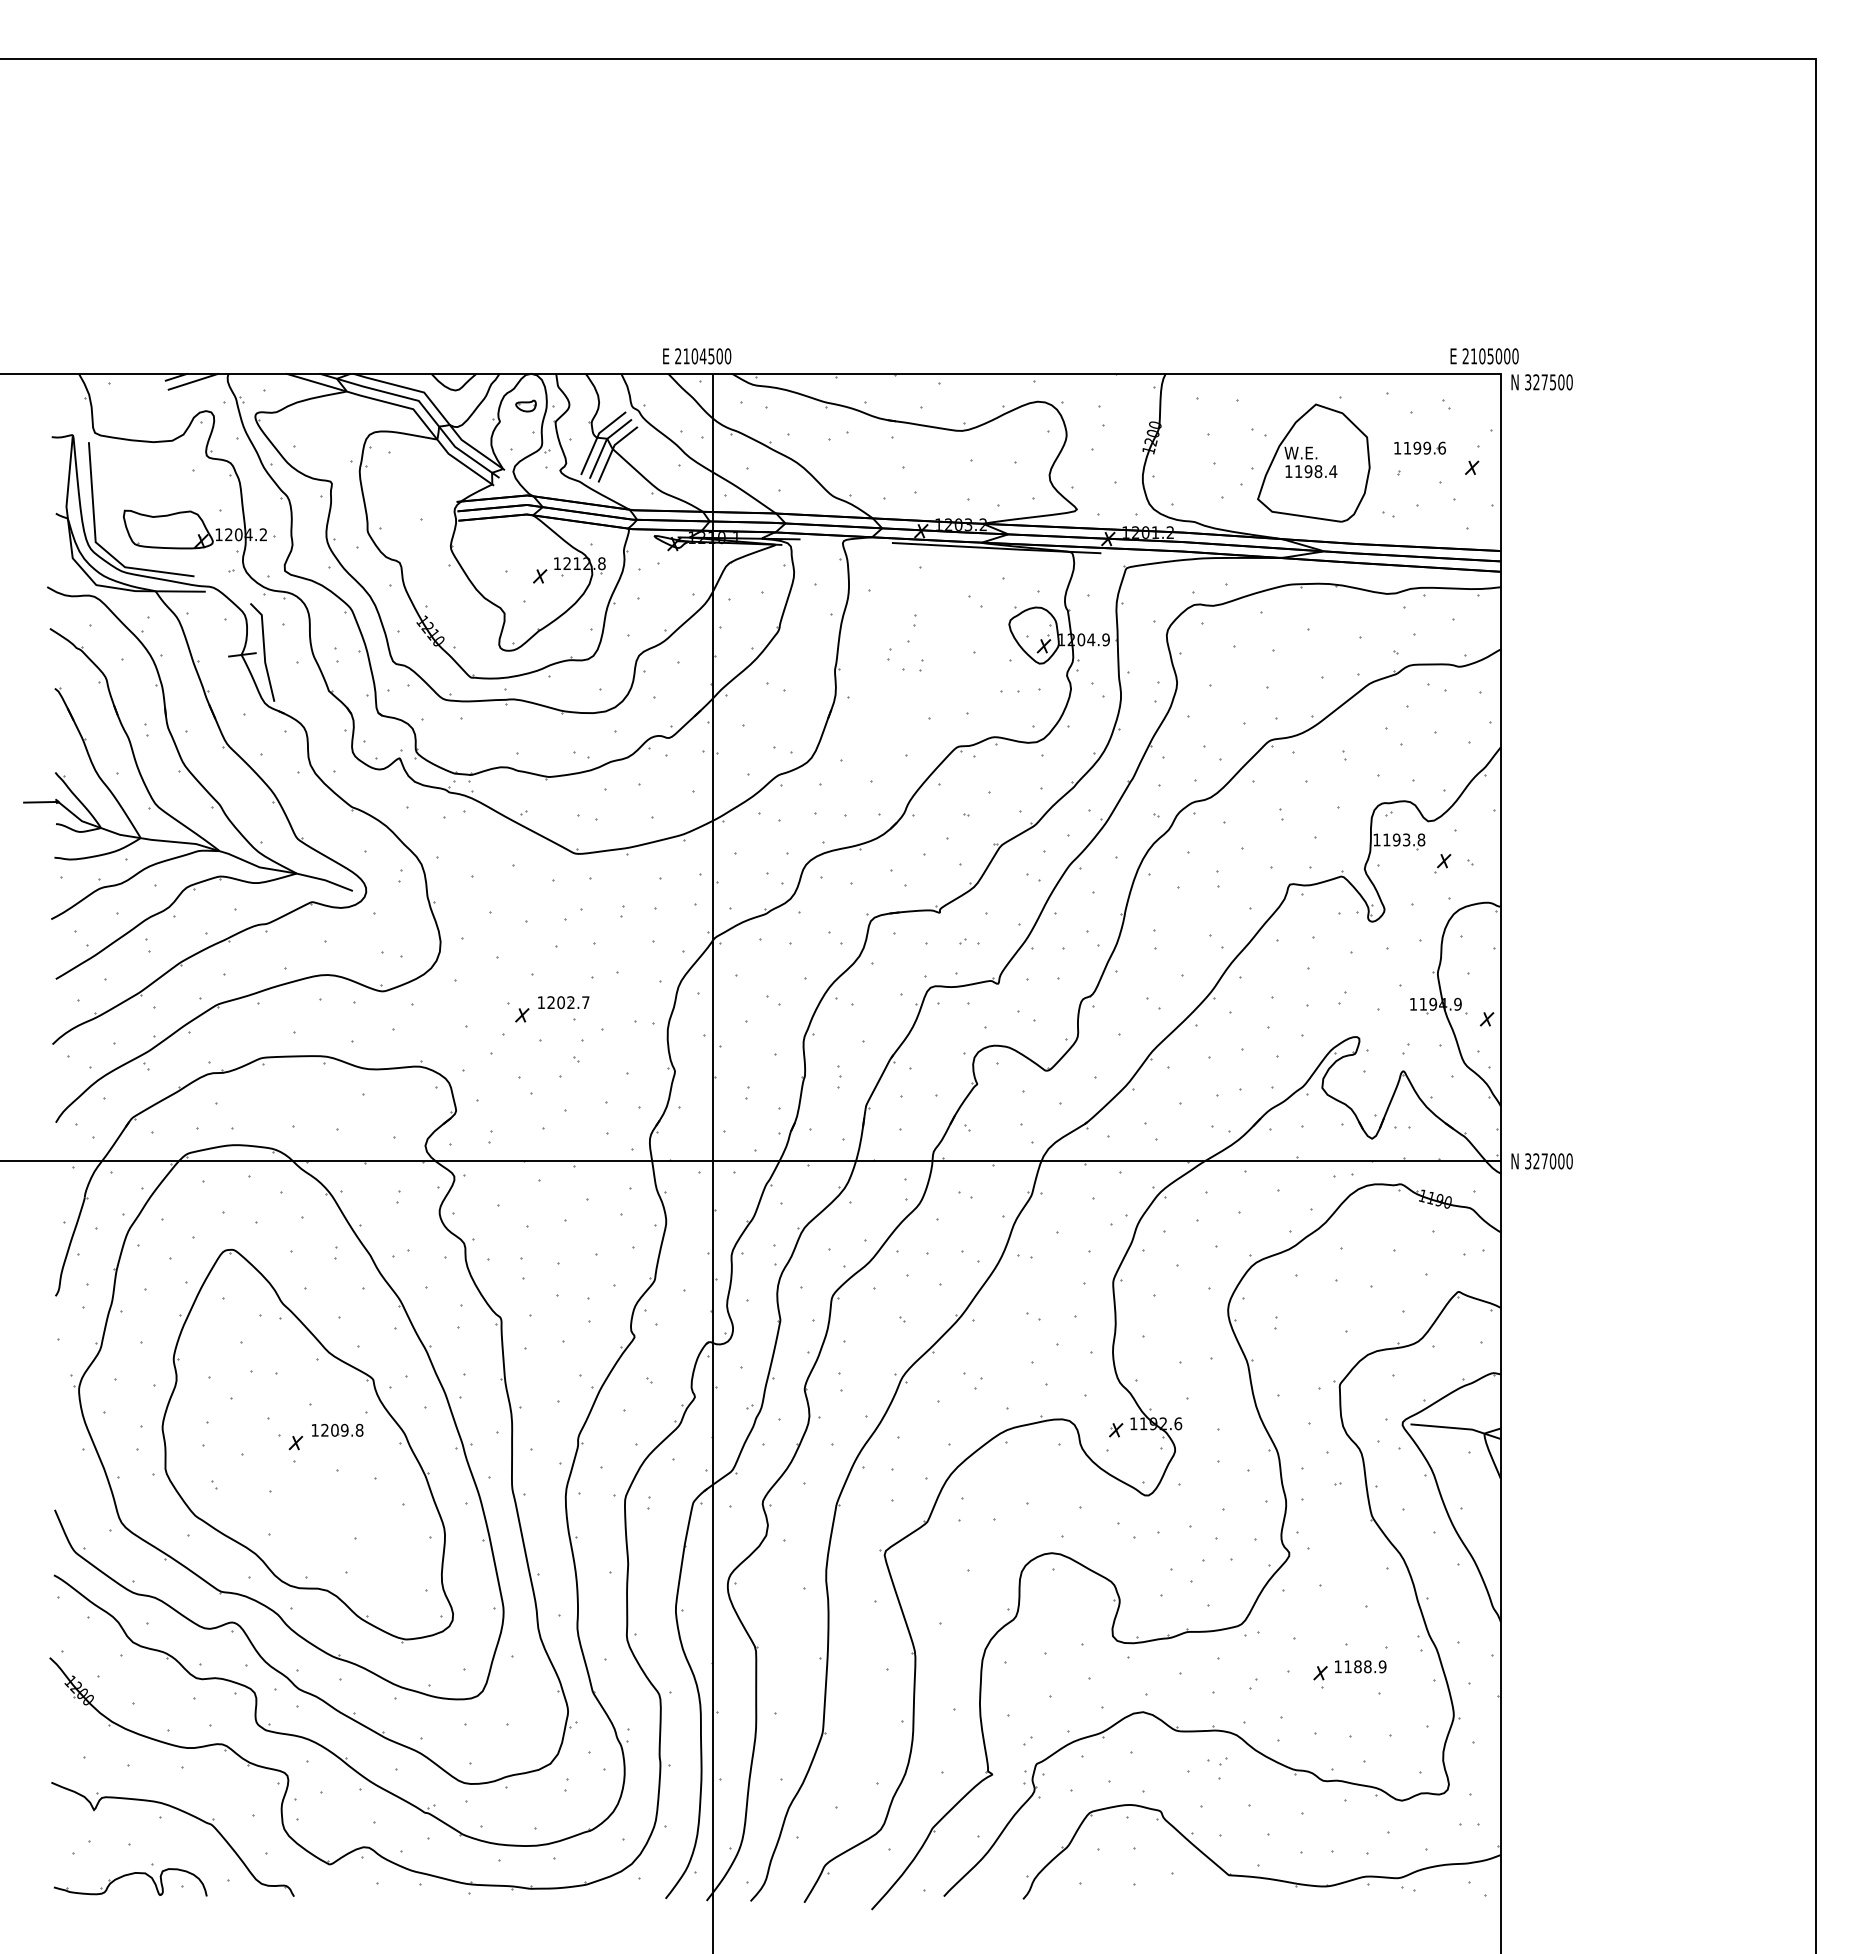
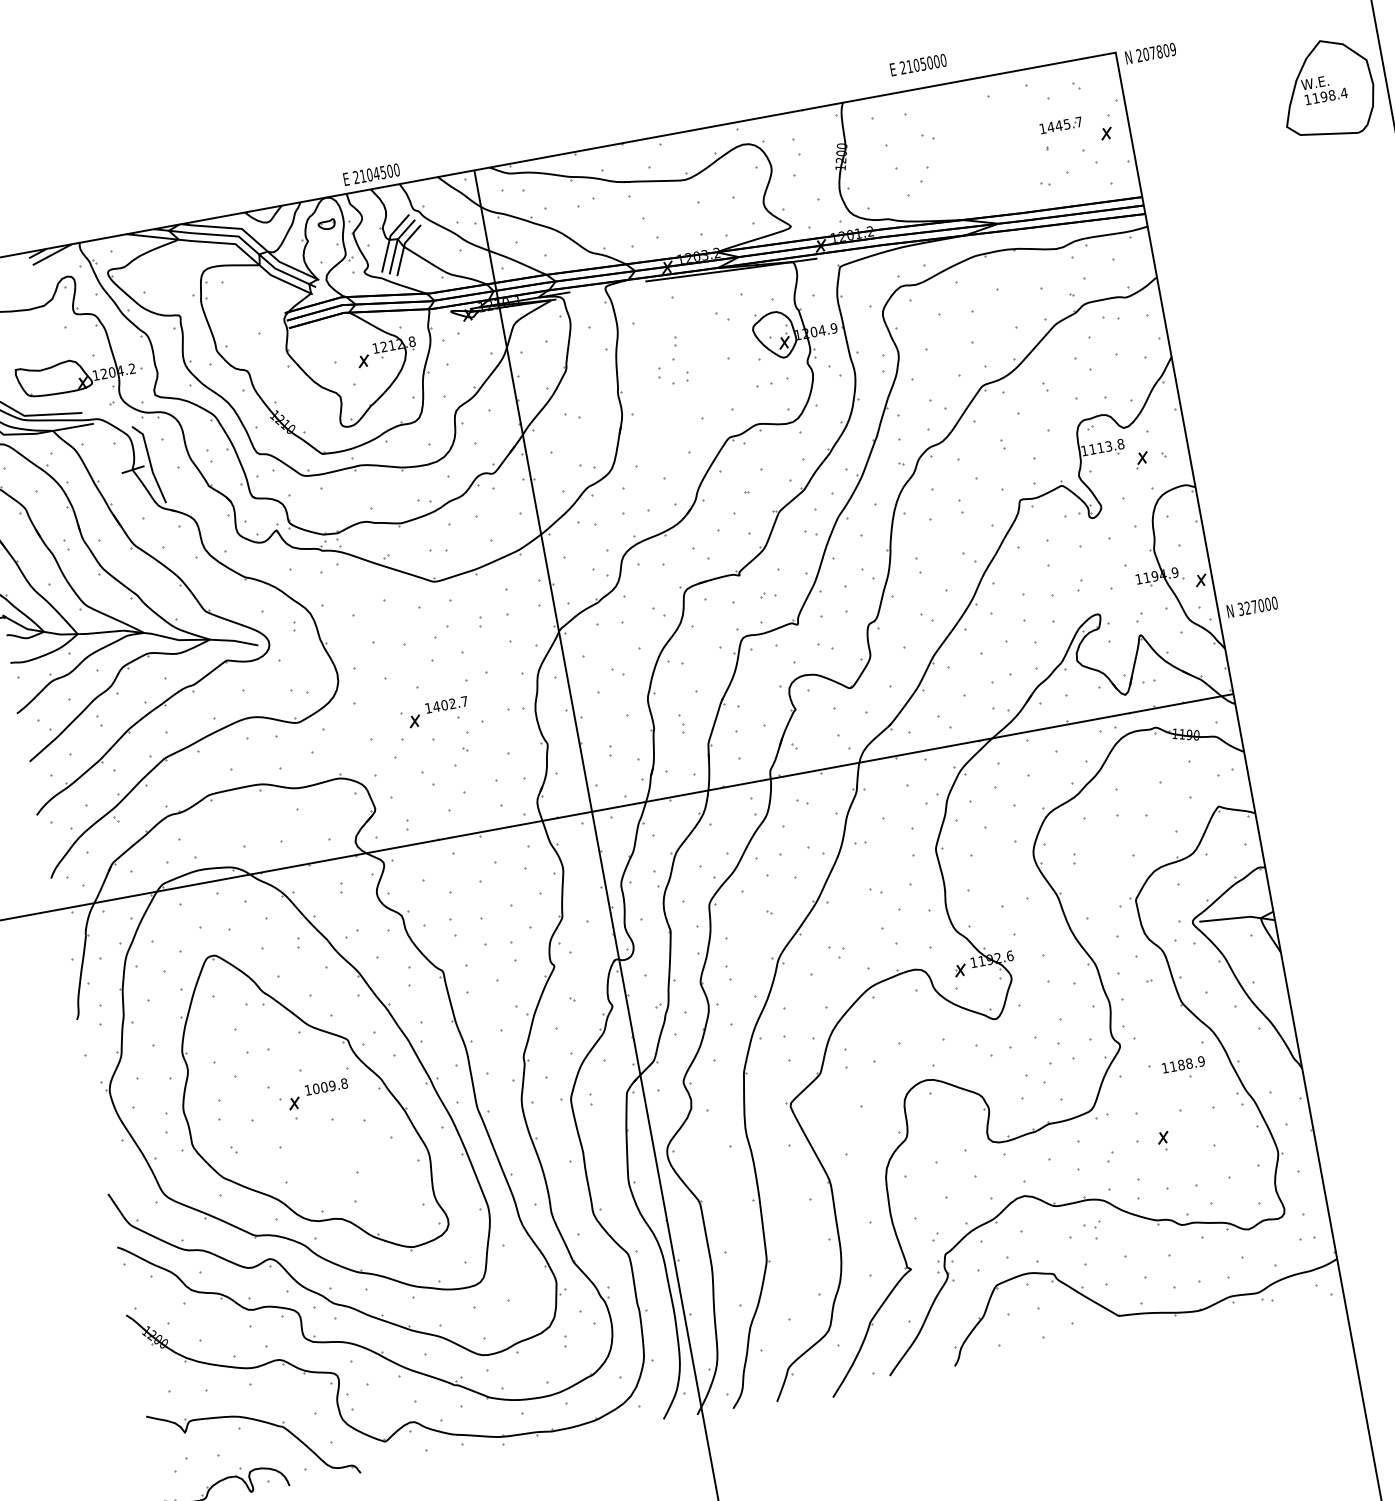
text: (697, 356) -> (371, 174), moved
text: (1484, 356) -> (918, 65), moved
text: (1548, 382) -> (1155, 52), 327500 -> 207809
text: (1424, 447) -> (1064, 124), 1199.6 -> 1445.7
part: (1313, 462) -> (1326, 88), moved
text: (1396, 839) -> (1100, 447), 1193.8 -> 1113.8
text: (551, 1002) -> (436, 706), 1202.7 -> 1402.7
text: (1541, 1161) -> (1251, 607), moved
text: (324, 1430) -> (315, 1089), 1209.8 -> 1009.8
text: (1360, 1666) -> (1183, 1064), moved

